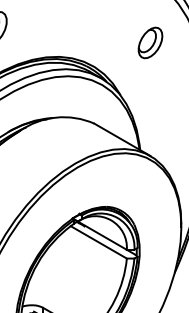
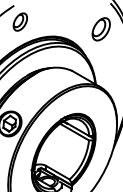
part: (149, 43) -> (100, 29), size x1.43

